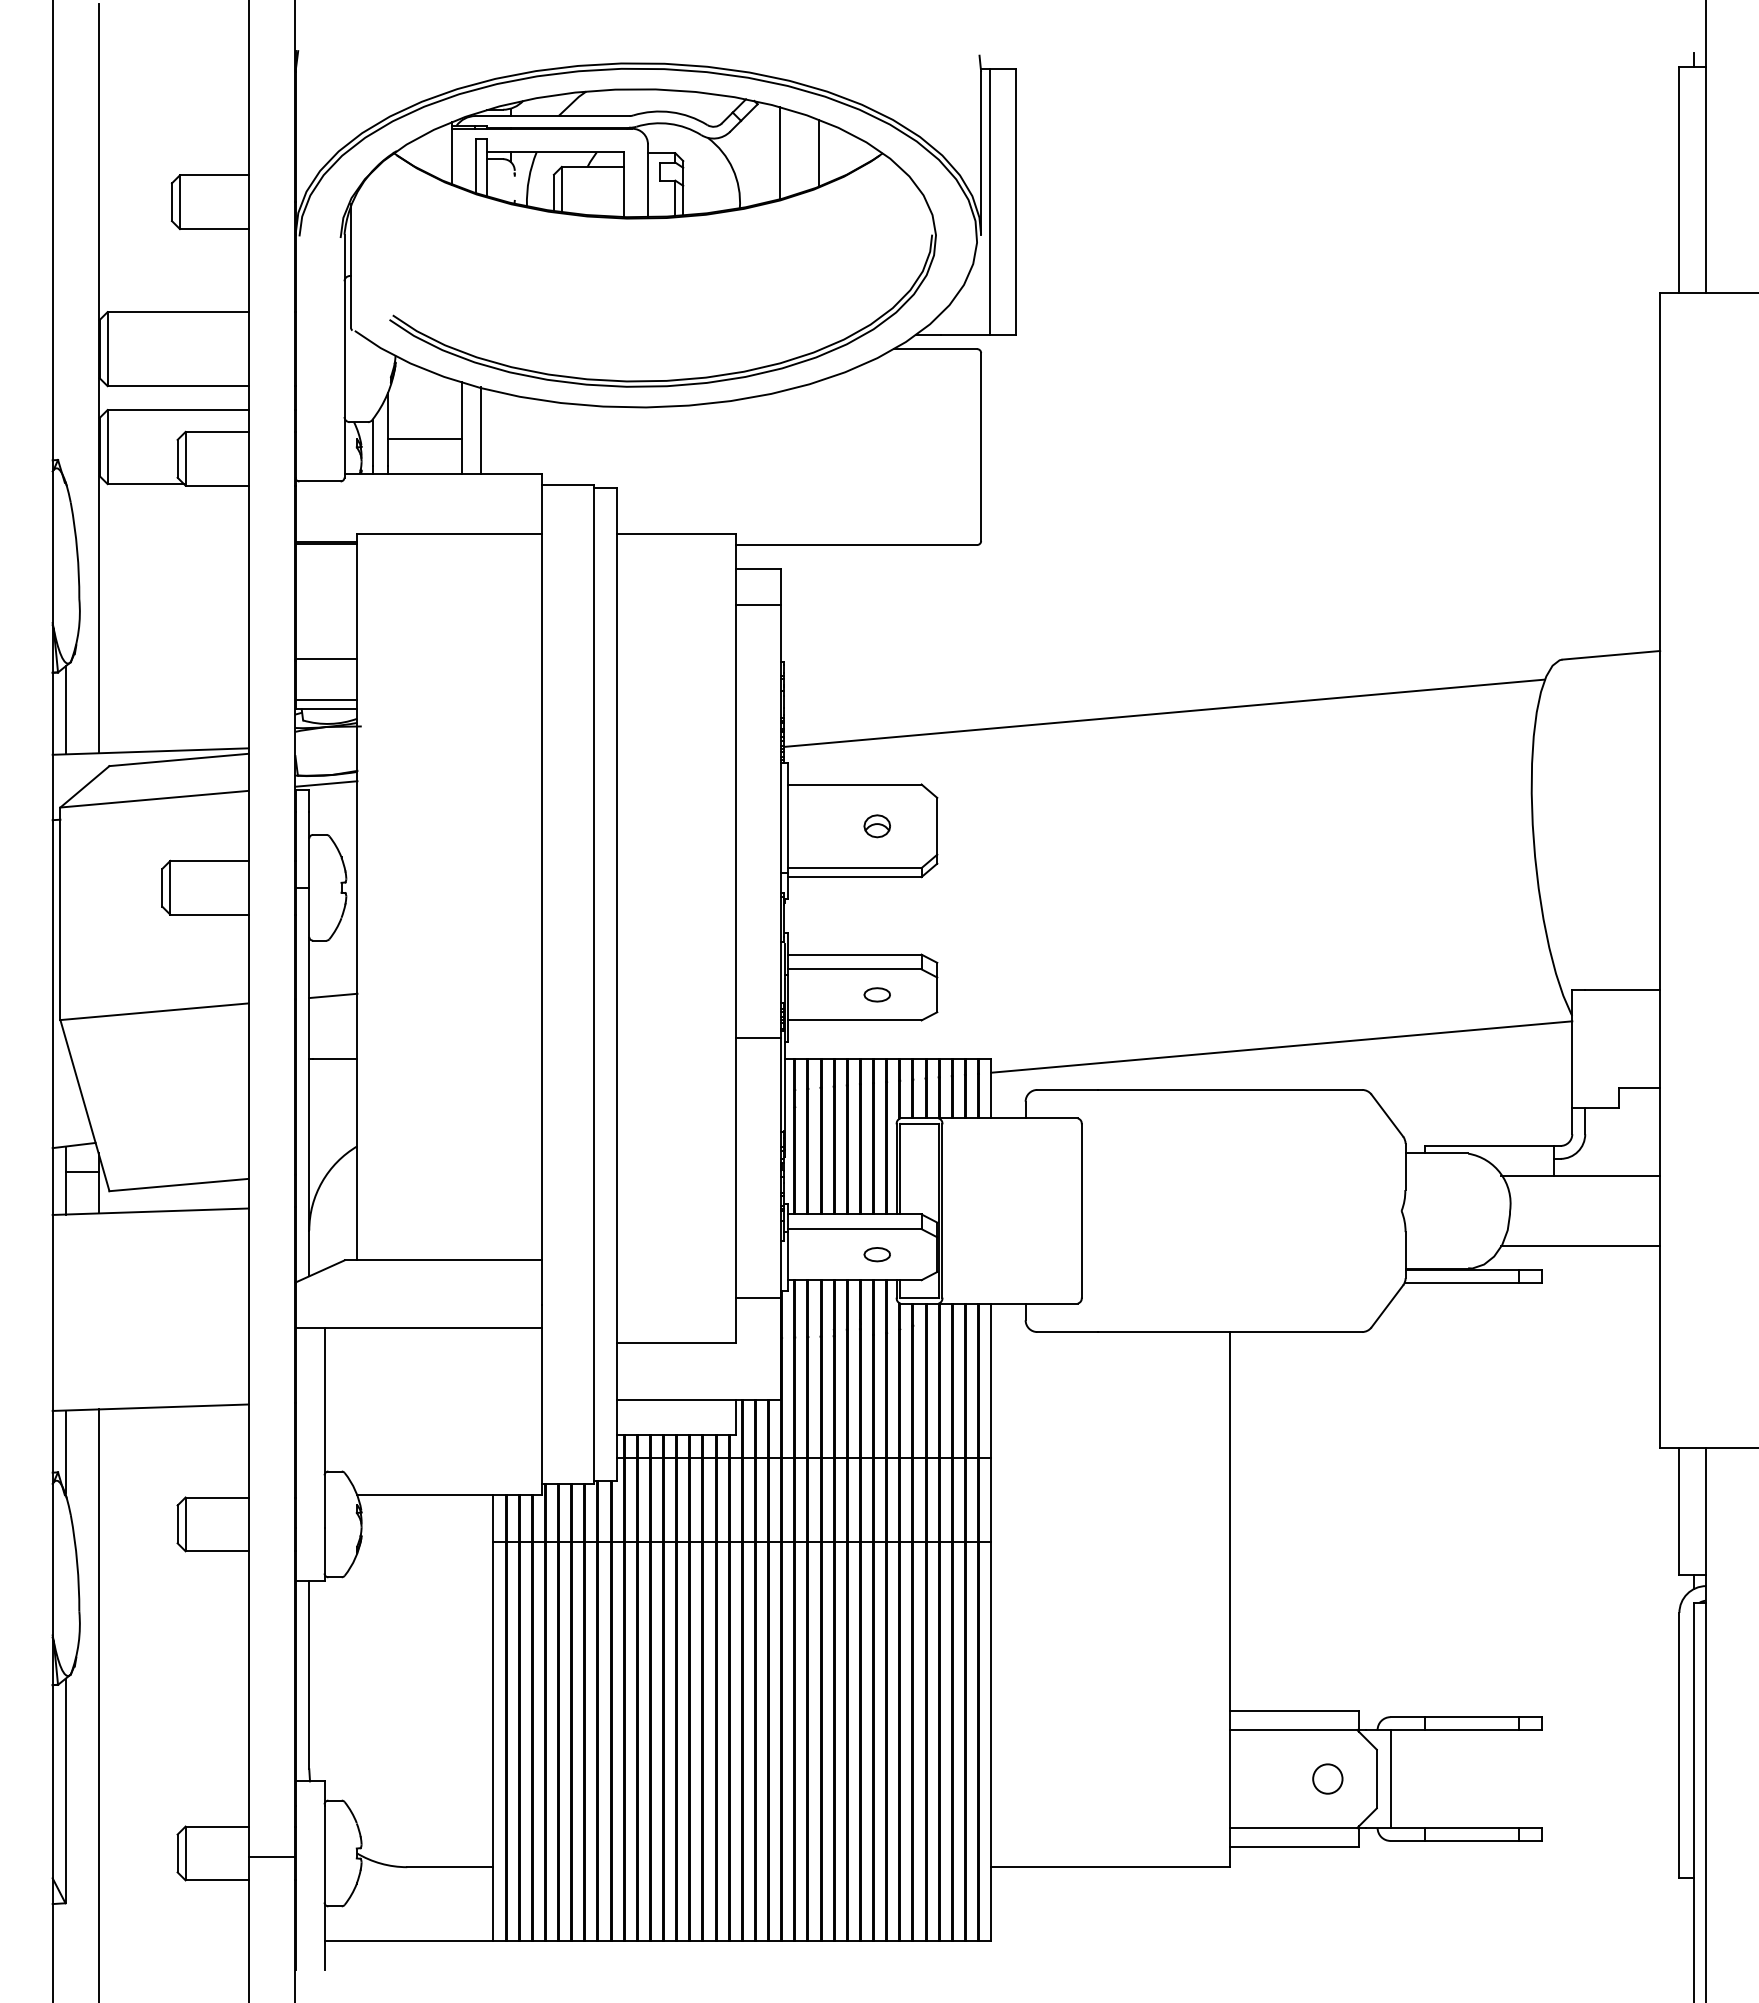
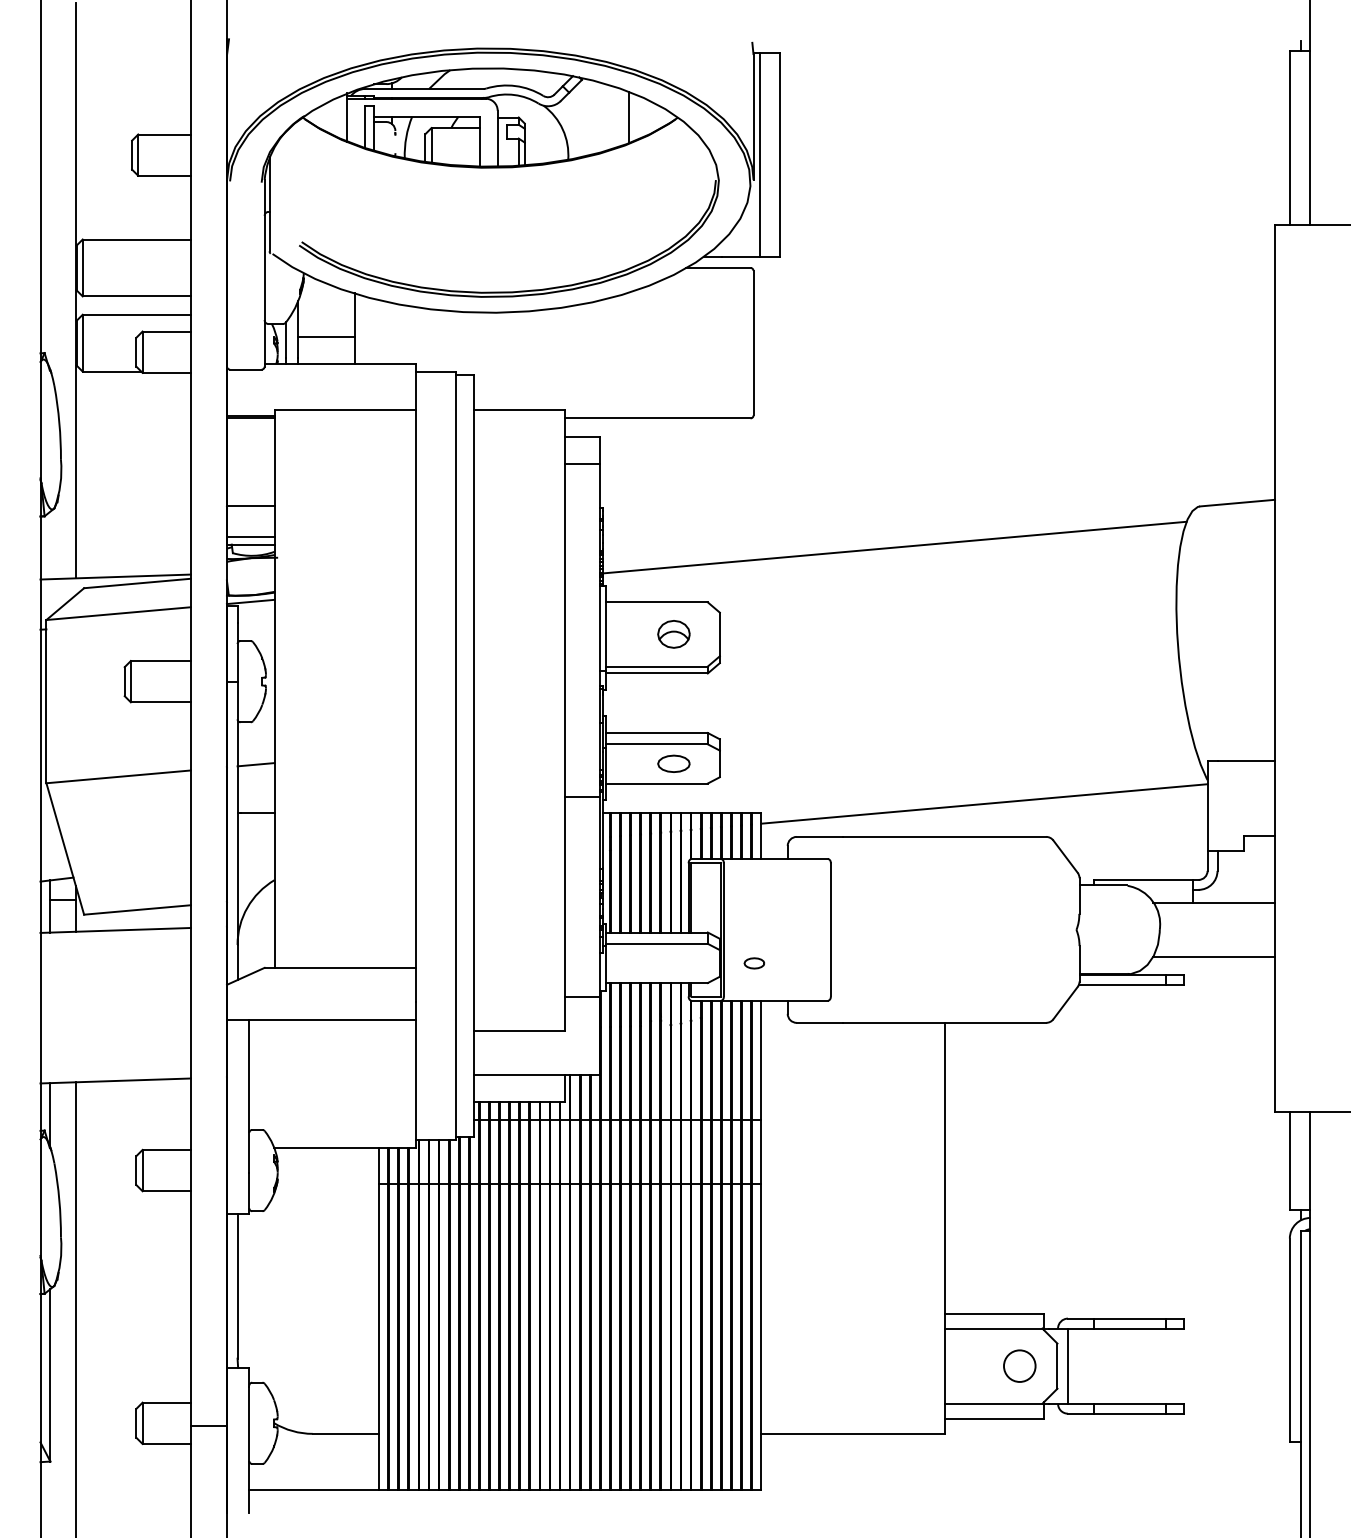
line: (779, 153) -> (598, 117), removed
line: (481, 430) -> (369, 330), removed
line: (65, 710) -> (50, 545), removed
part: (876, 826) -> (673, 634), size x1.6
part: (876, 994) -> (673, 763), size x1.6
part: (876, 1254) -> (753, 963), moved
circle: (1327, 1778) -> (1019, 1365), size x1.4

